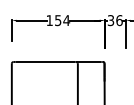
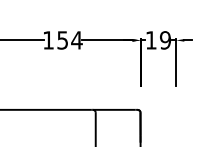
text: (114, 20) -> (157, 40), 36 -> 19

